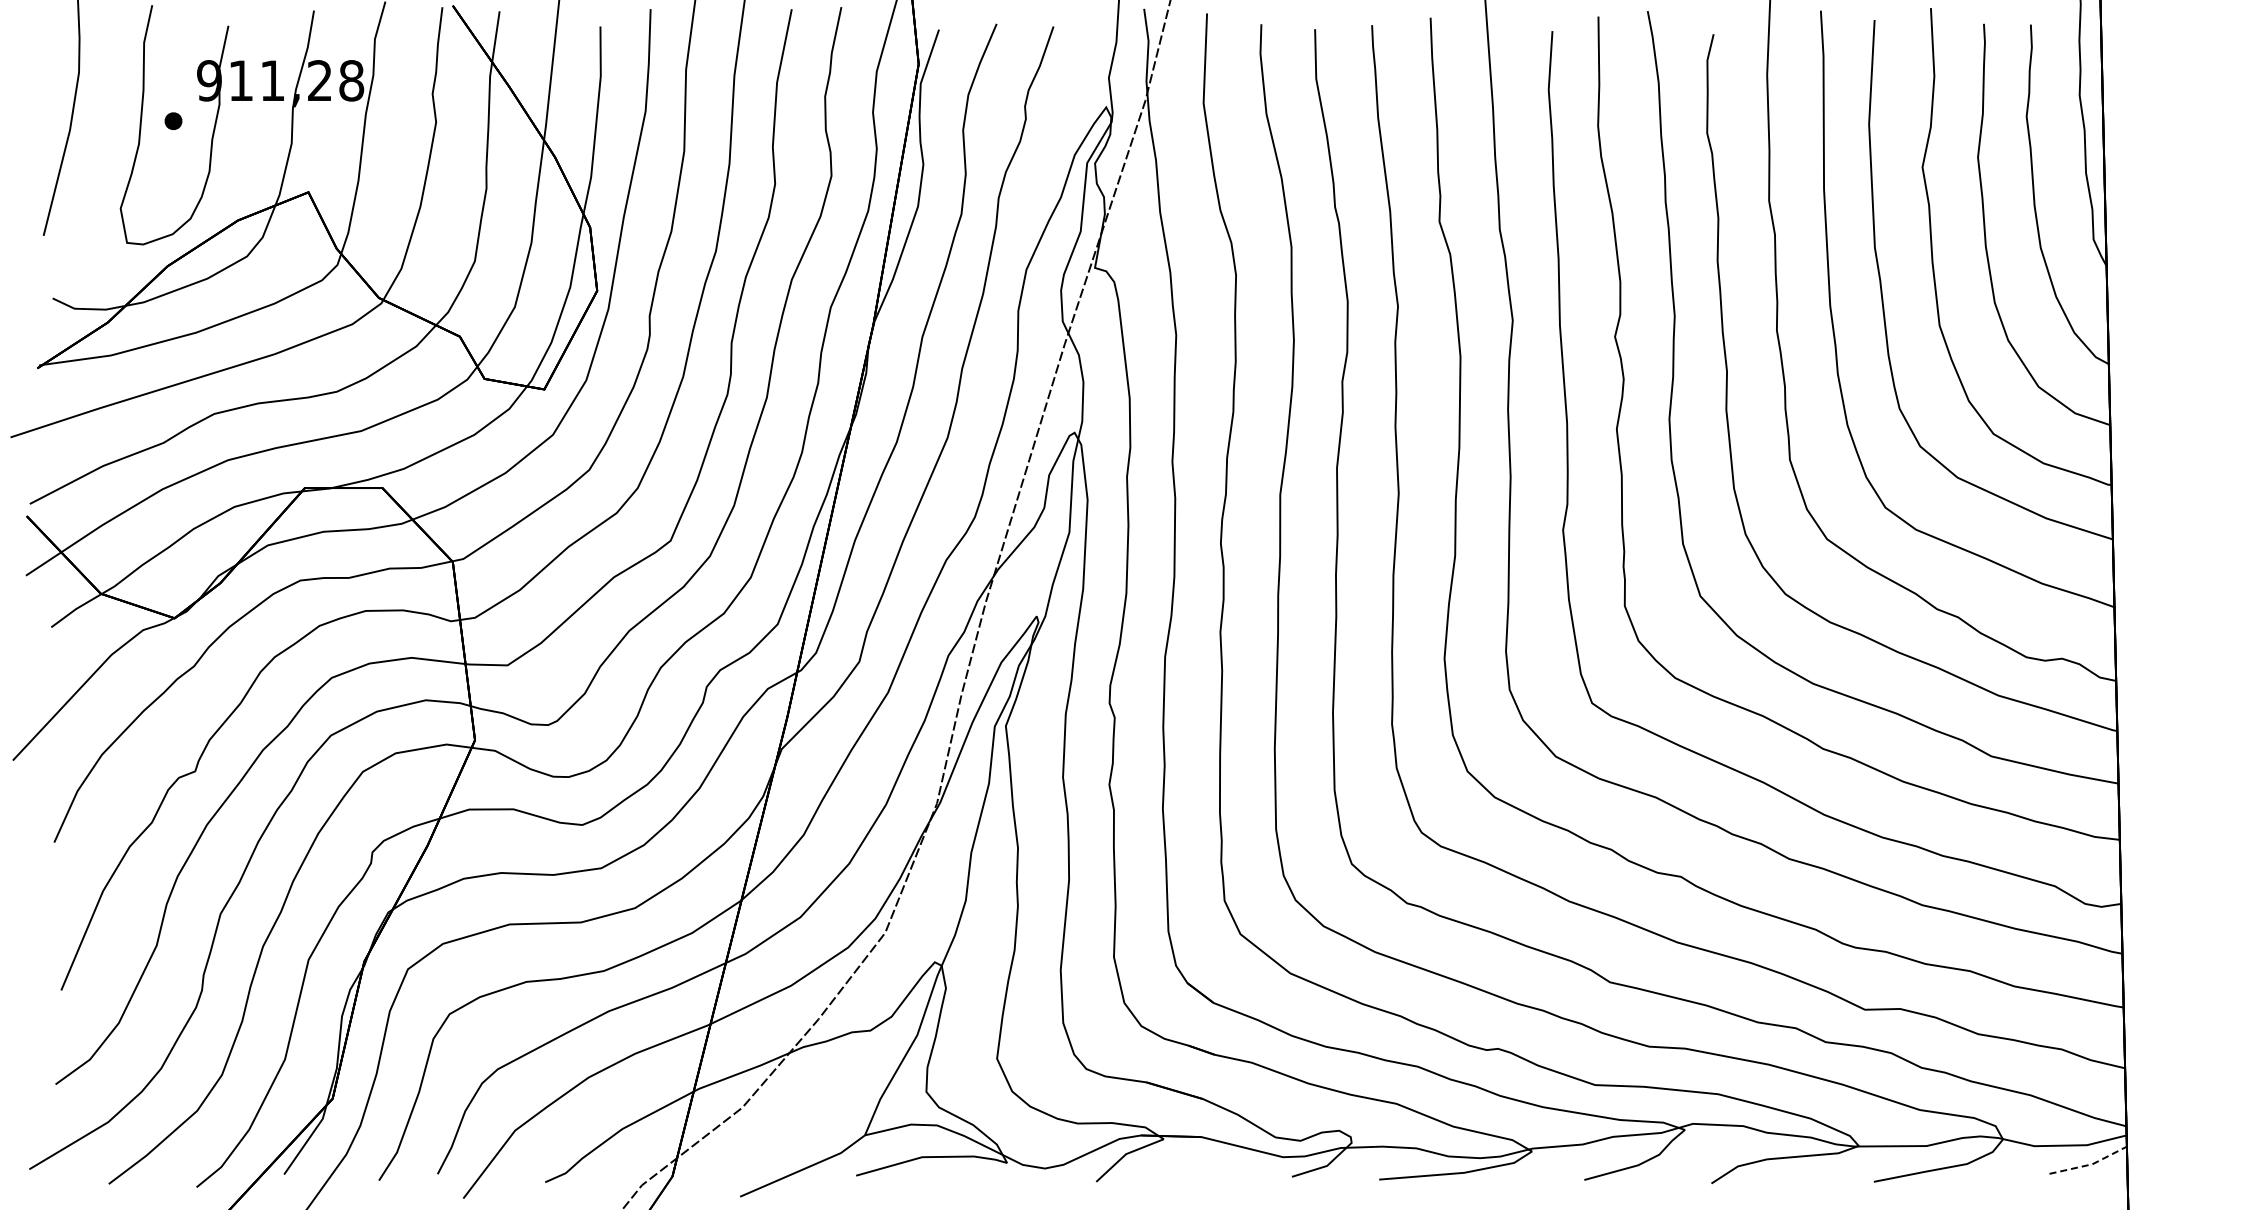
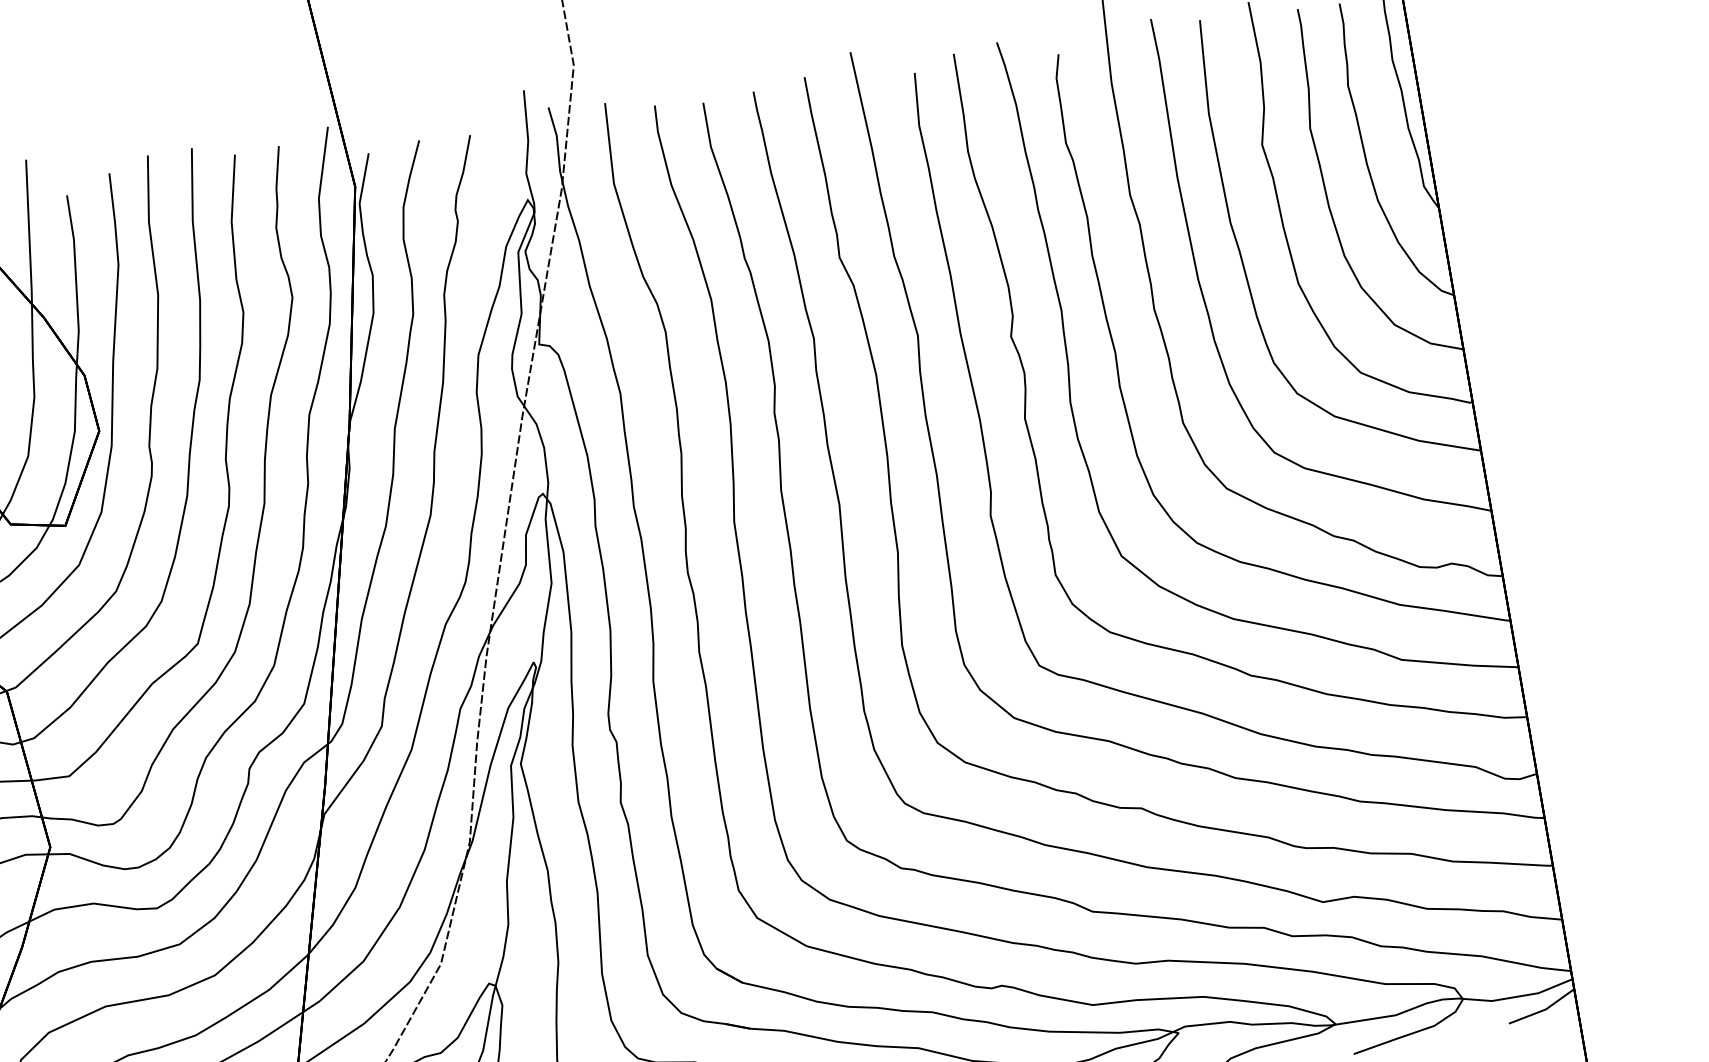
line: (2090, 1164) -> (1544, 1009), dashed -> solid

